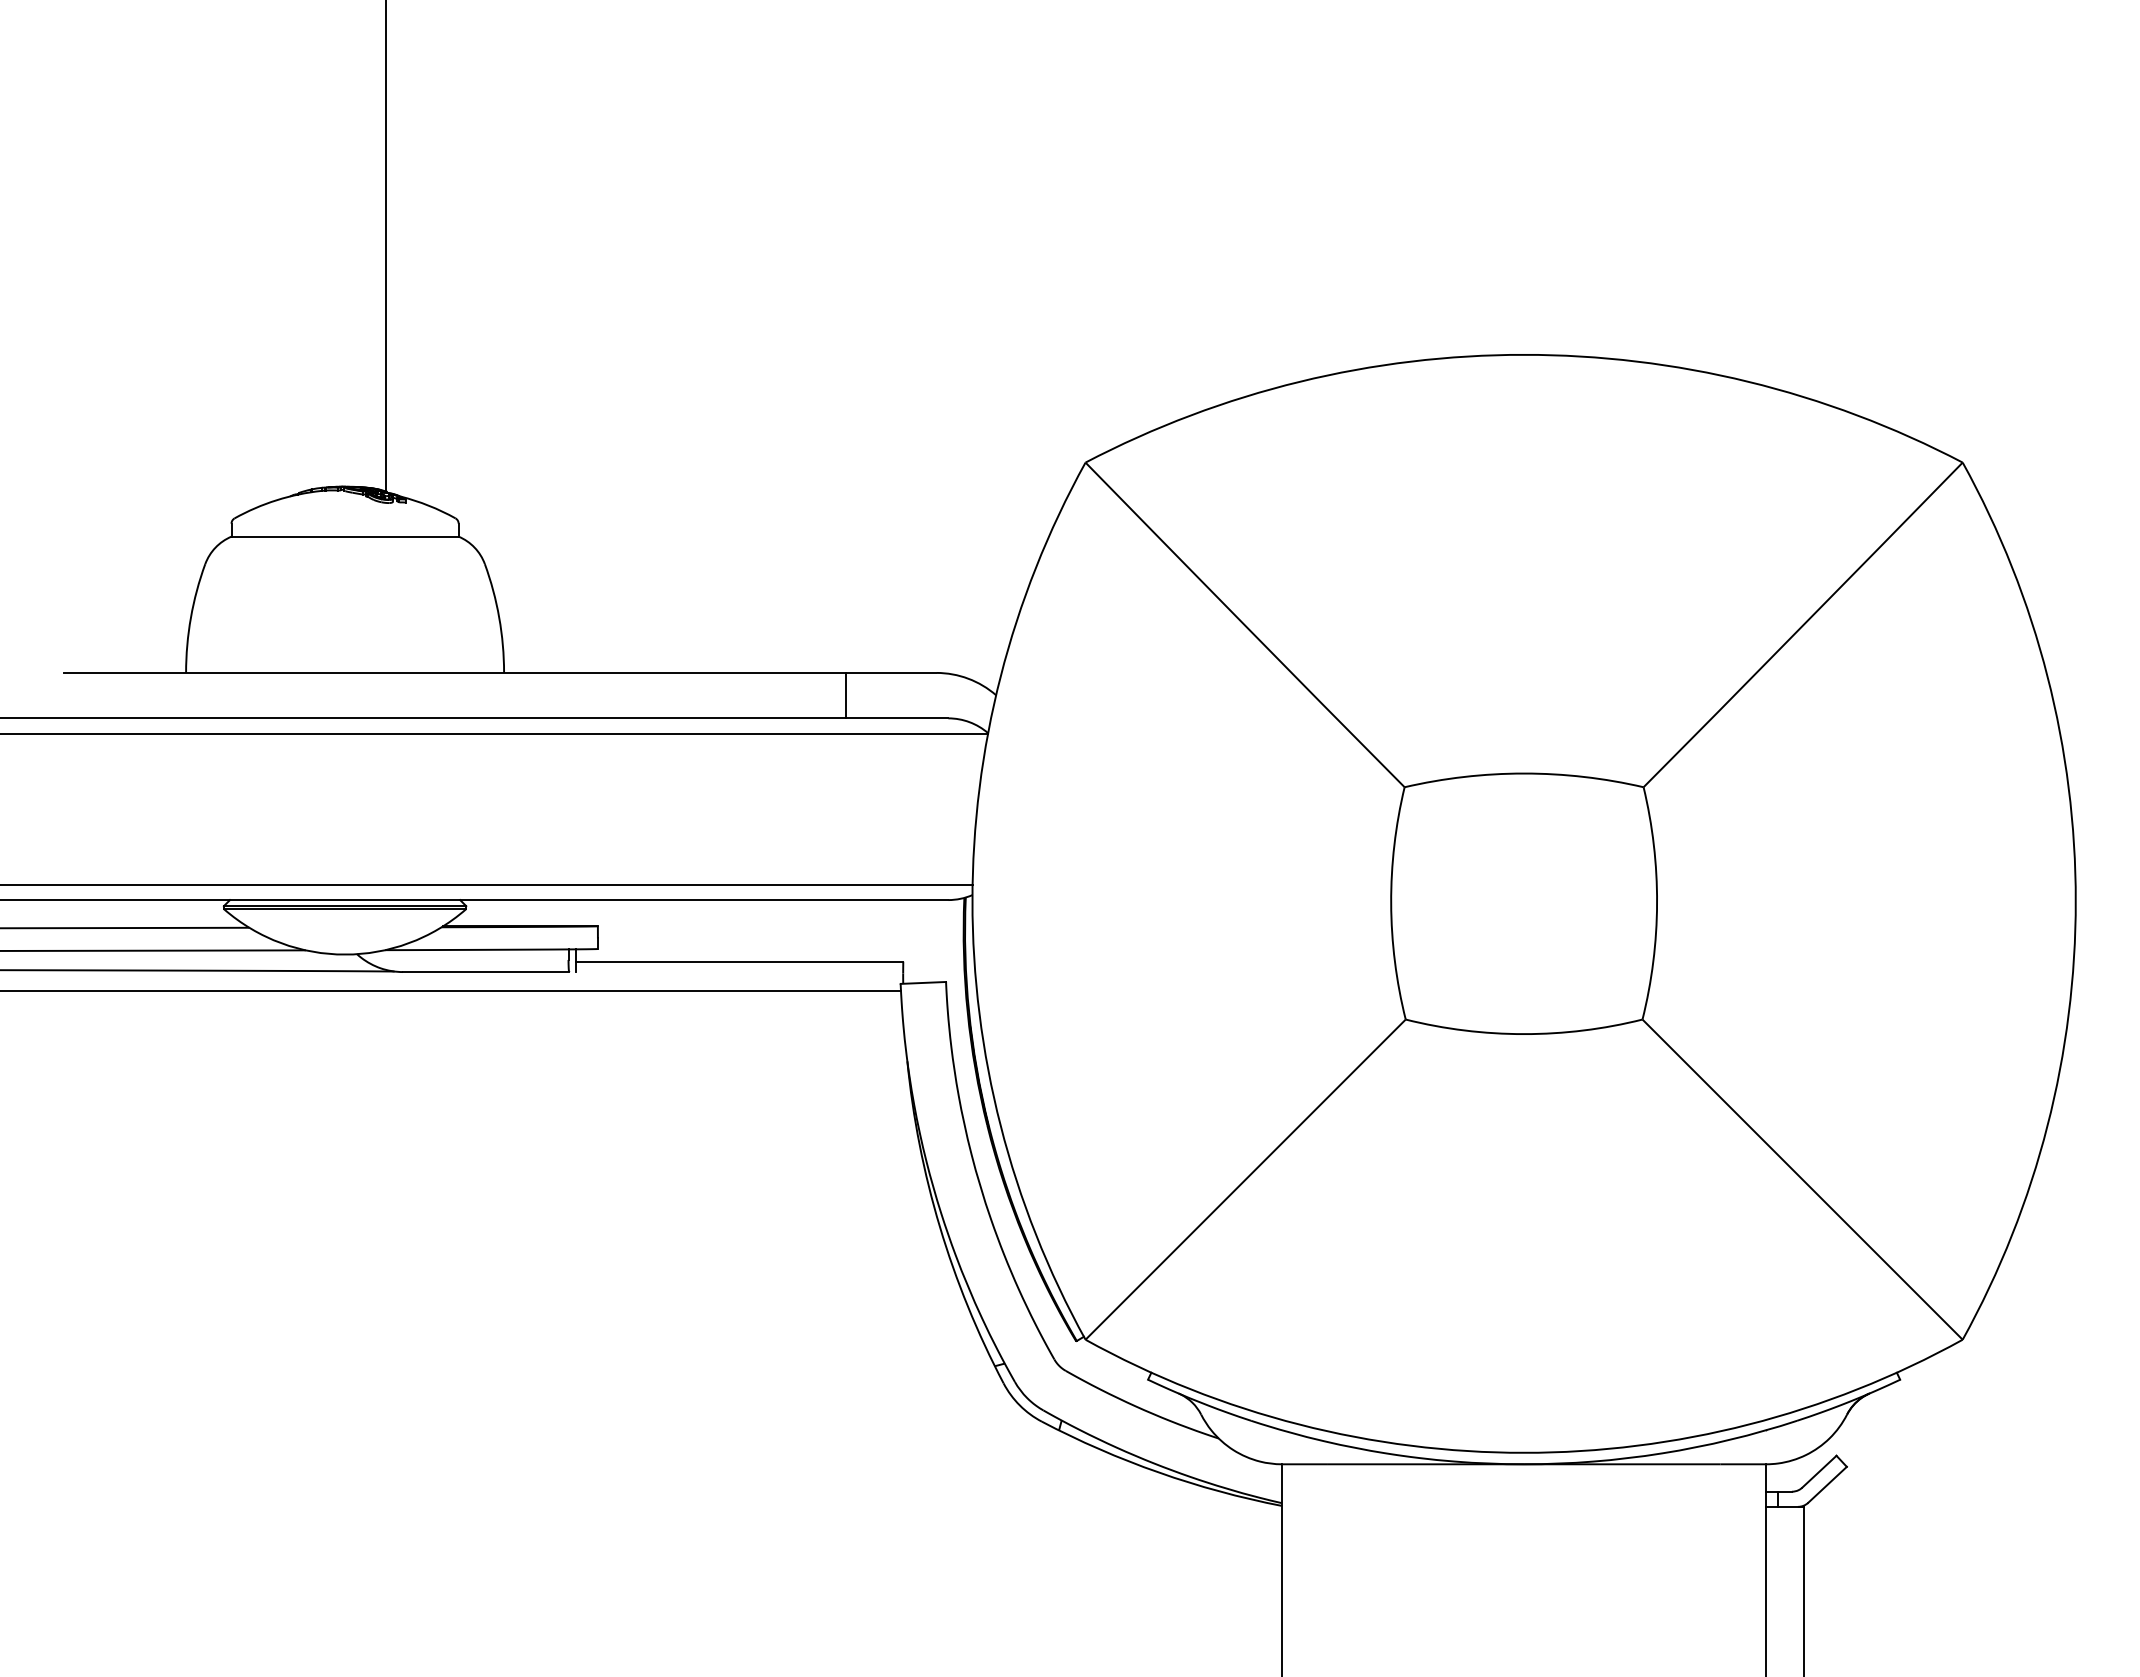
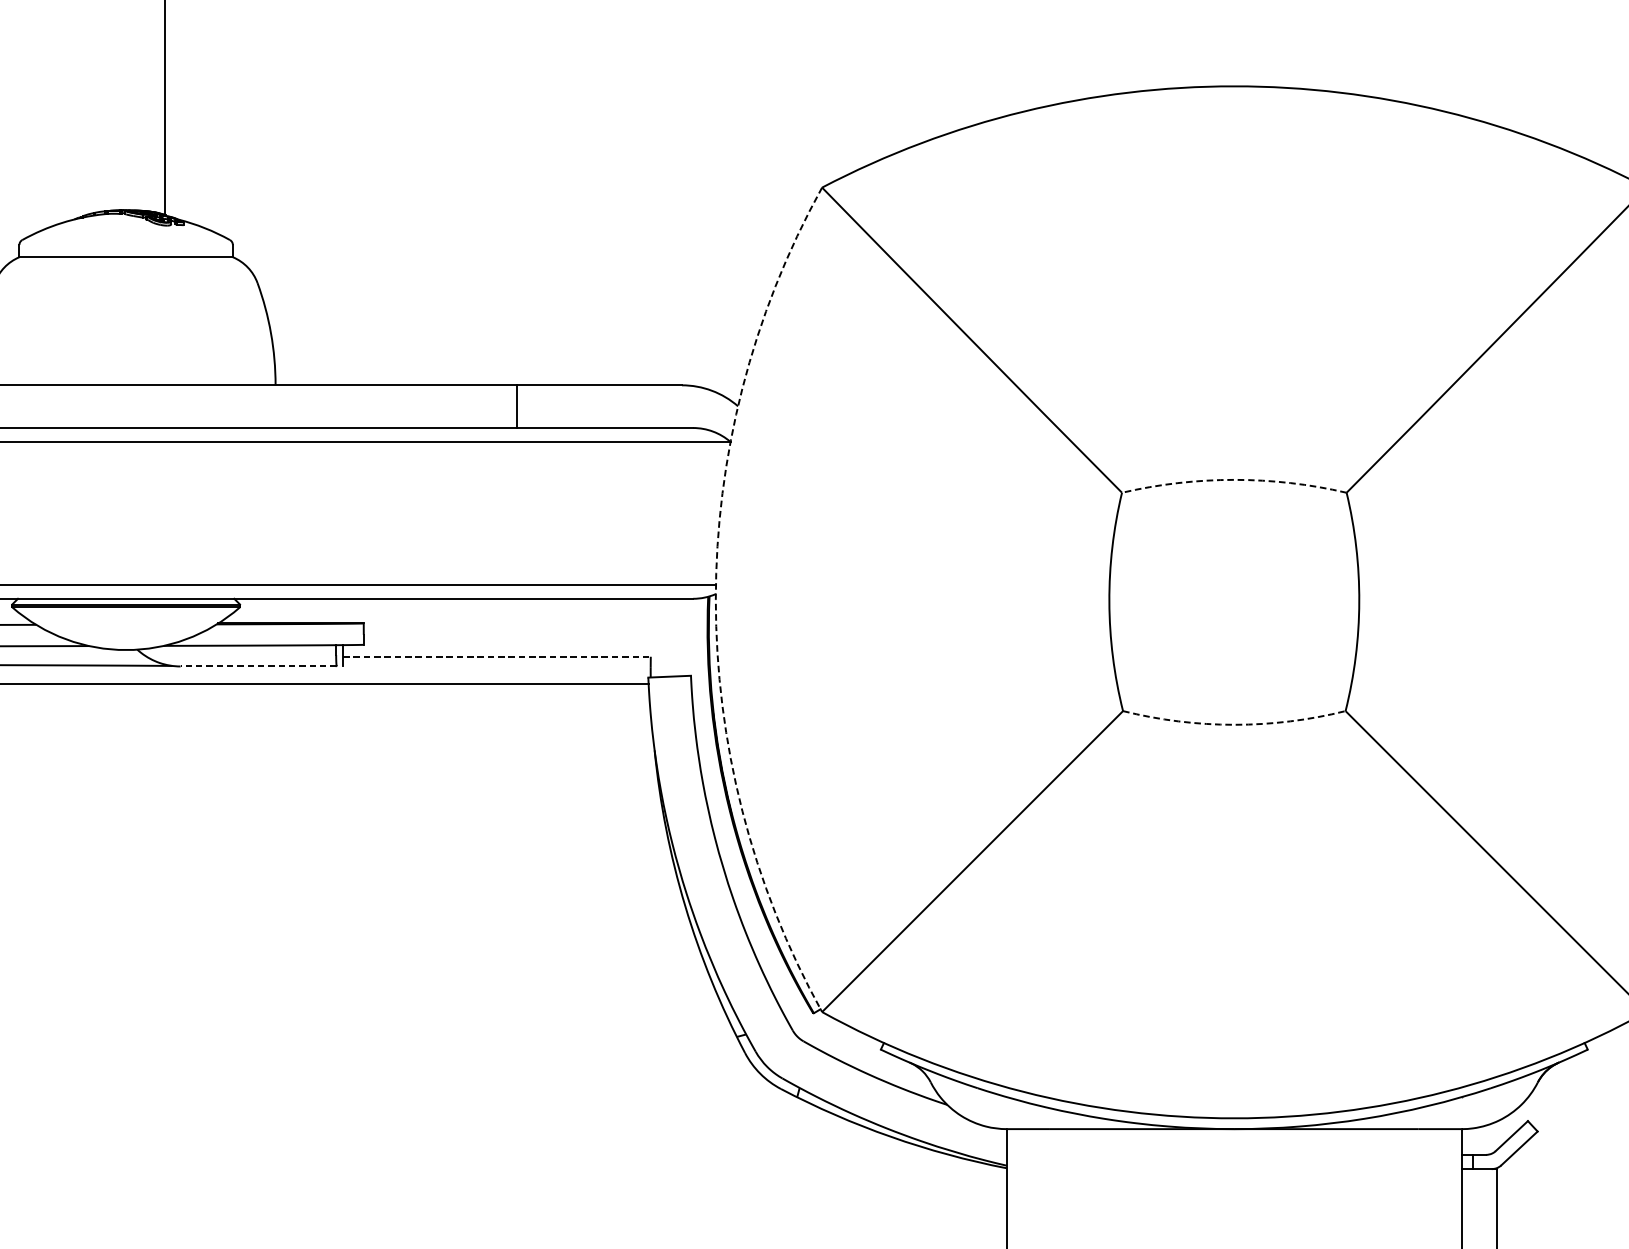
line: (845, 695) -> (516, 406), moved
arc: (1524, 773) -> (1234, 479), solid -> dashed
arc: (972, 901) -> (715, 600), solid -> dashed
line: (739, 961) -> (496, 656), solid -> dashed
line: (485, 972) -> (258, 666), solid -> dashed
arc: (1524, 1034) -> (1234, 725), solid -> dashed

